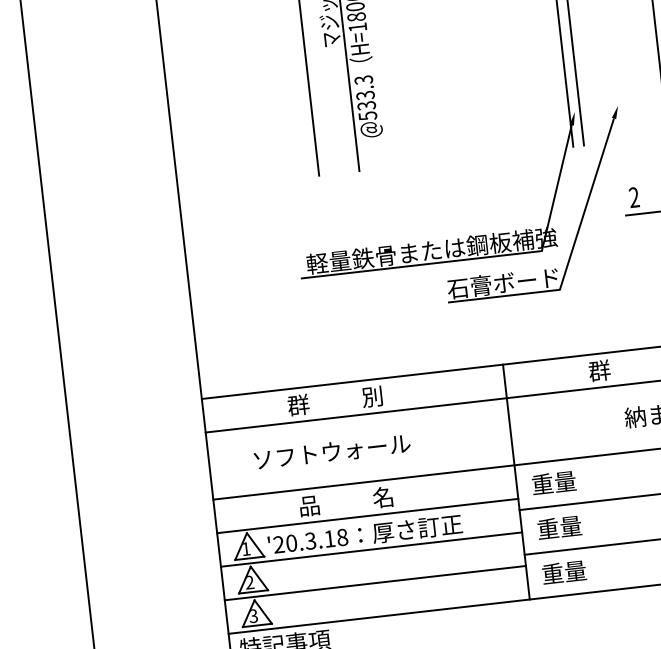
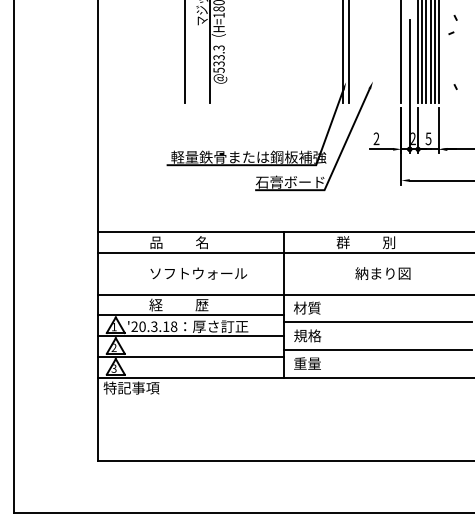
text: (335, 400) -> (179, 242), 群          別 -> 品          名
text: (331, 451) -> (198, 273), moved
text: (552, 482) -> (306, 307), 重量 -> 材質
text: (345, 500) -> (178, 304), 品          名 -> 経          歴
text: (559, 527) -> (307, 335), 重量 -> 規格

